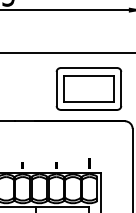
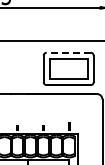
line: (88, 67) -> (68, 52), solid -> dashed

